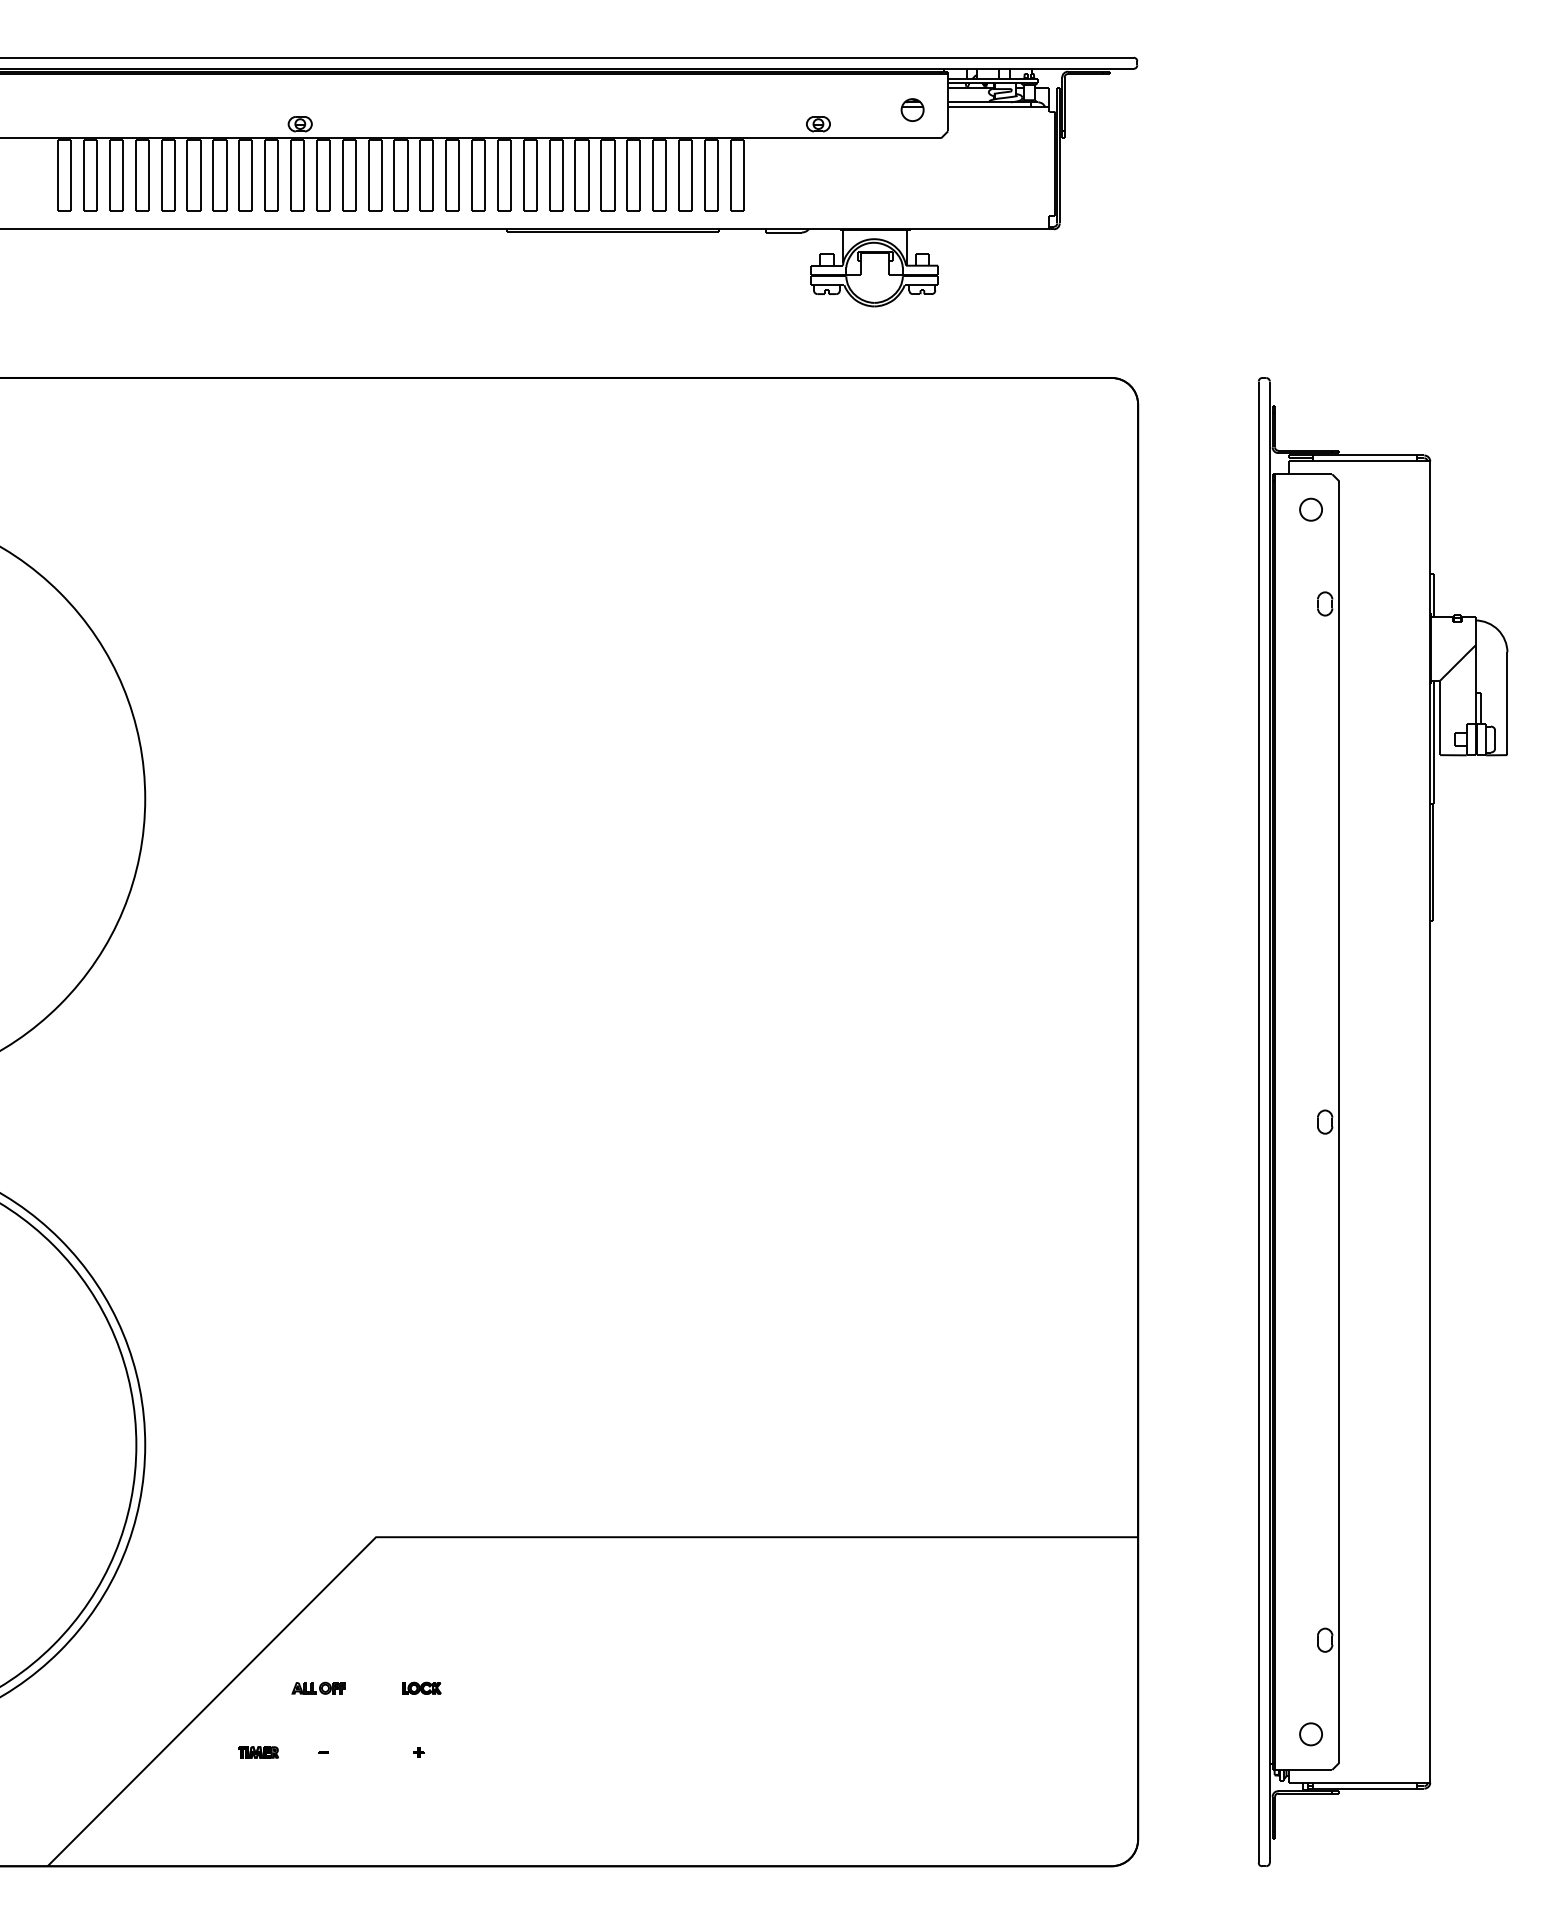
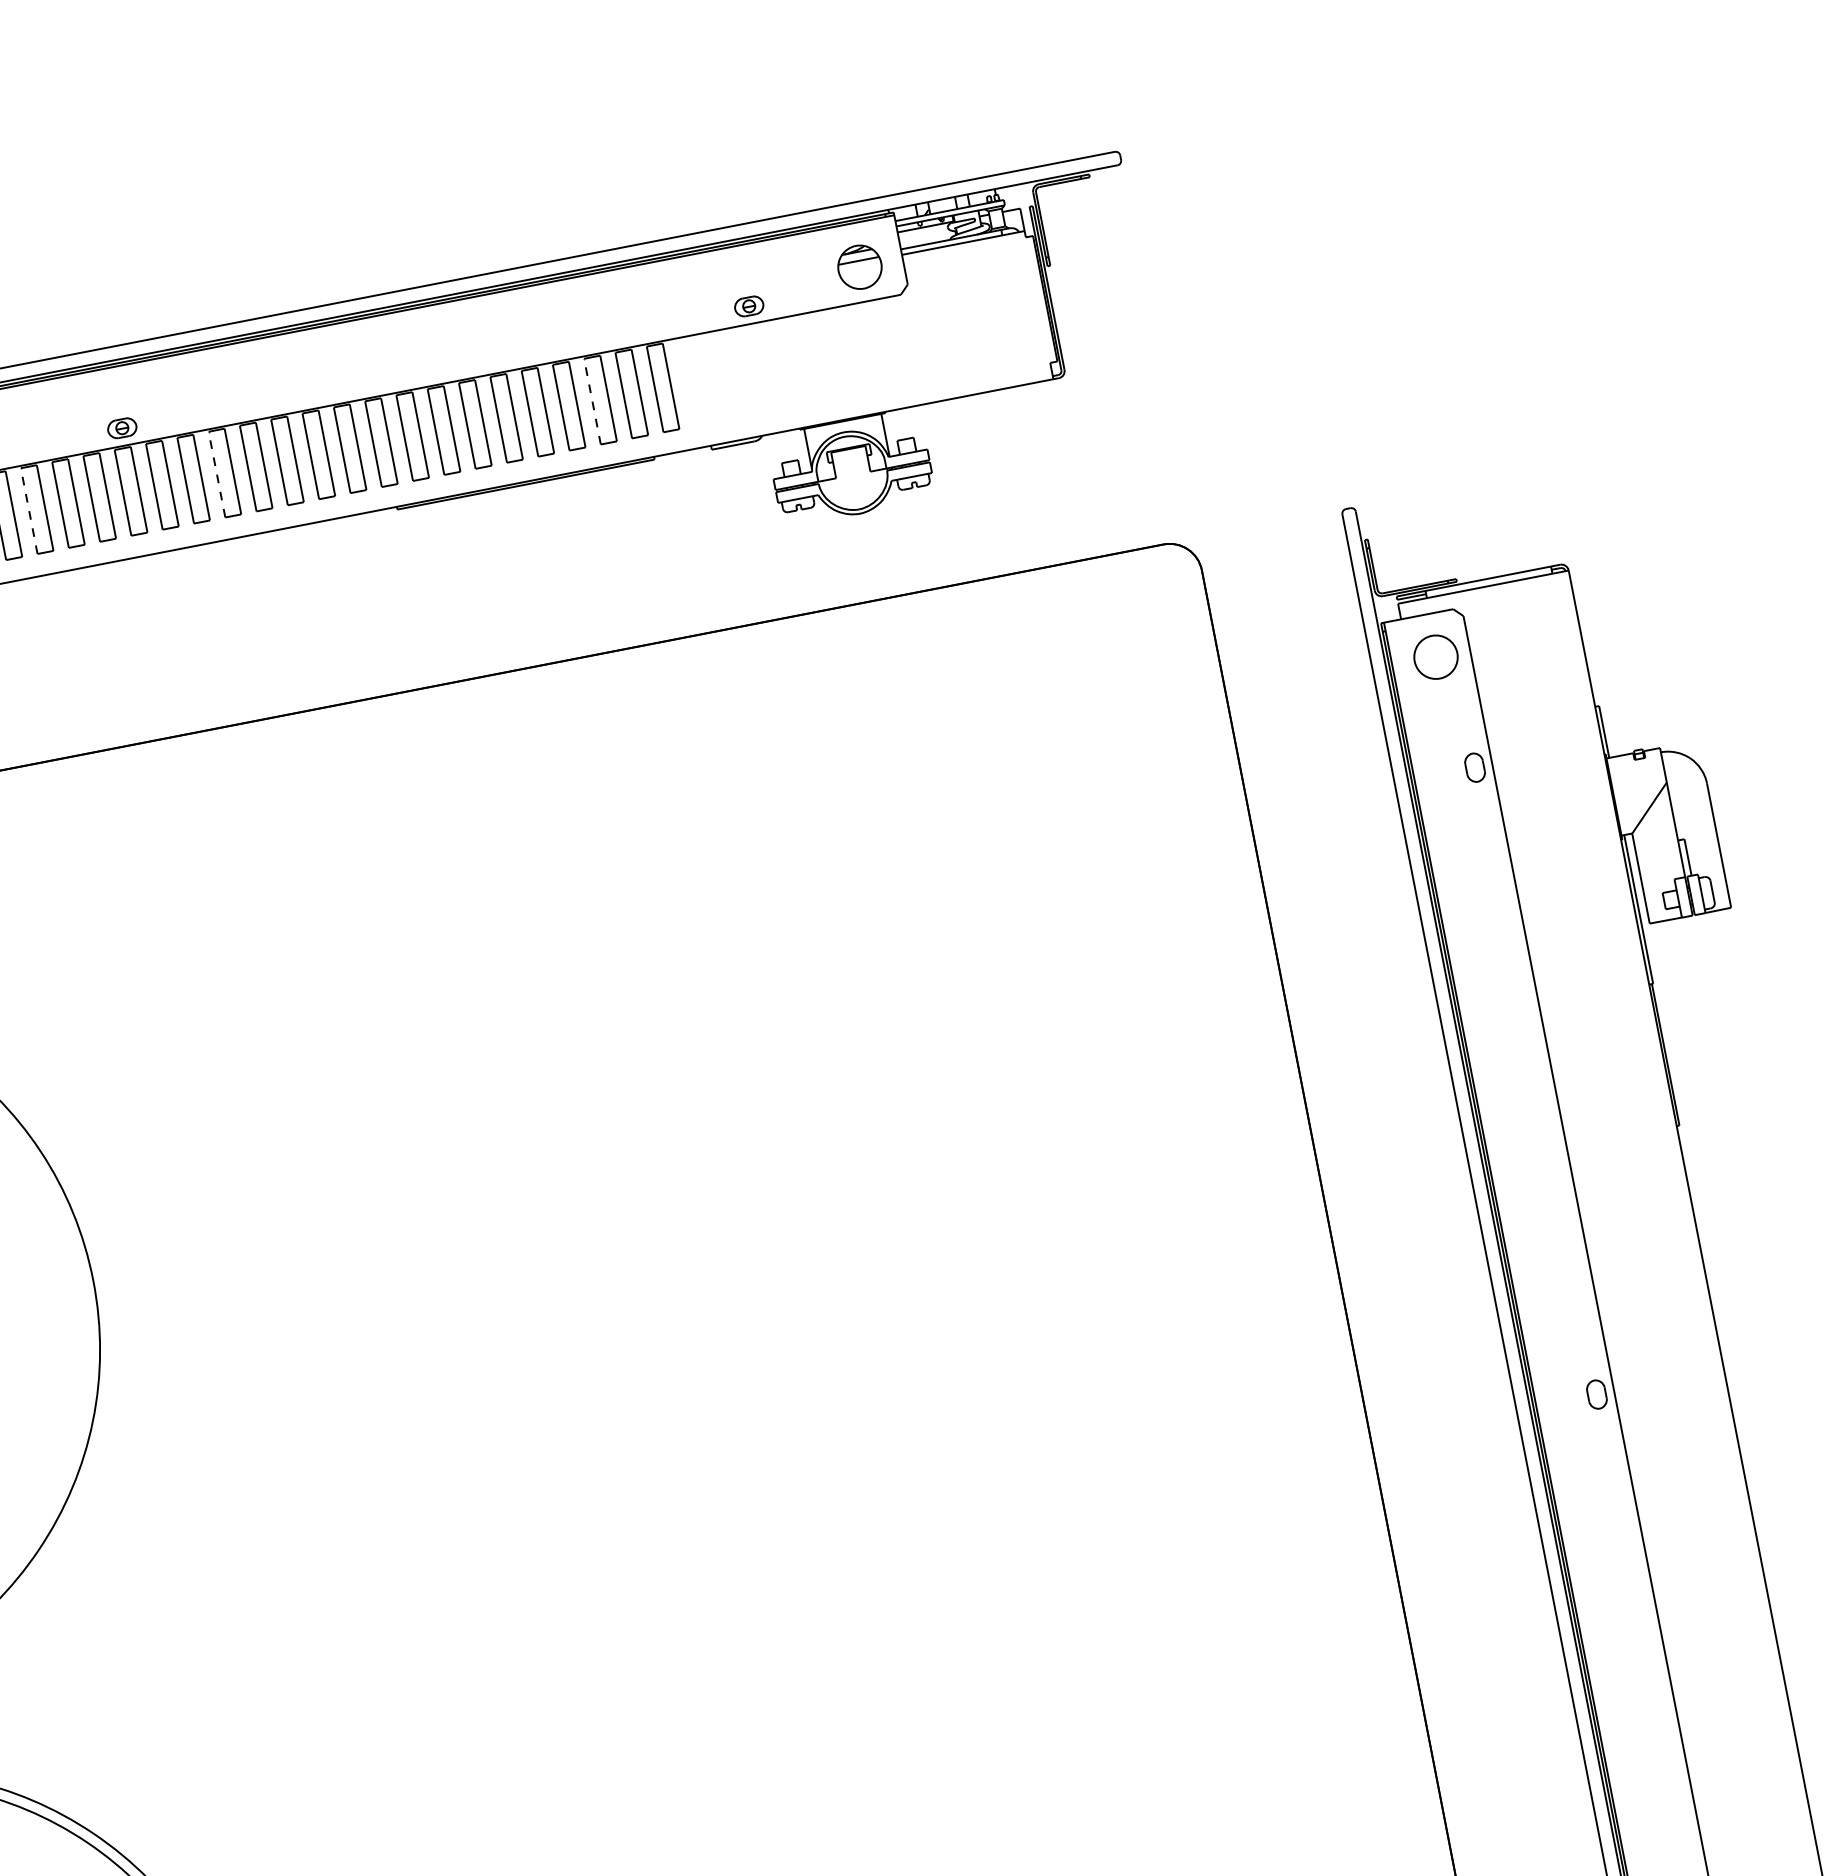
part: (912, 109) -> (859, 266), size x1.6
line: (213, 175) -> (29, 510), solid -> dashed
line: (368, 175) -> (216, 474), solid -> dashed
line: (678, 175) -> (591, 401), solid -> dashed
part: (1310, 509) -> (1435, 656), size x1.6

